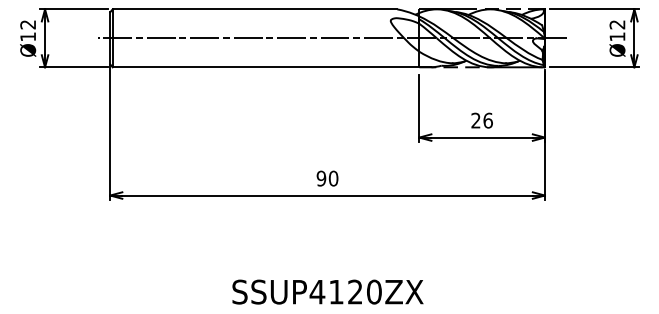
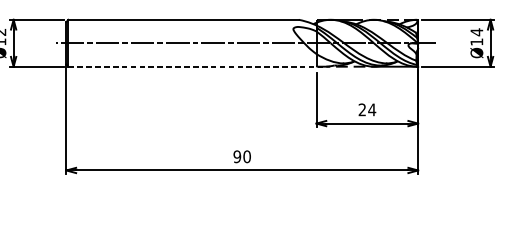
text: (617, 24) -> (476, 32), Ø12 -> Ø14
line: (272, 67) -> (197, 66), solid -> dashed
text: (488, 120) -> (372, 109), 26 -> 24

